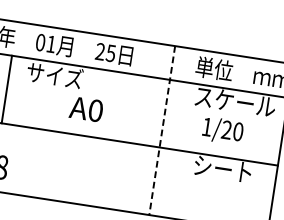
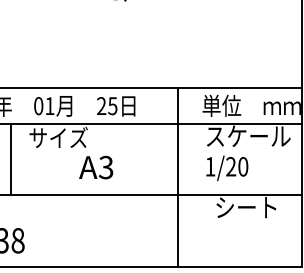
text: (95, 110) -> (105, 167), A0 -> A3
line: (161, 131) -> (177, 178), dashed -> solid
text: (223, 131) -> (227, 168), moved

